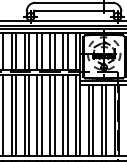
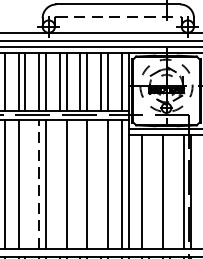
line: (74, 10) -> (119, 16), solid -> dashed
line: (15, 114) -> (24, 183), removed
line: (24, 114) -> (39, 183), solid -> dashed
line: (37, 114) -> (59, 183), removed
line: (50, 114) -> (80, 183), removed
line: (63, 114) -> (101, 183), removed
line: (93, 119) -> (149, 191), removed
line: (106, 119) -> (170, 191), removed

